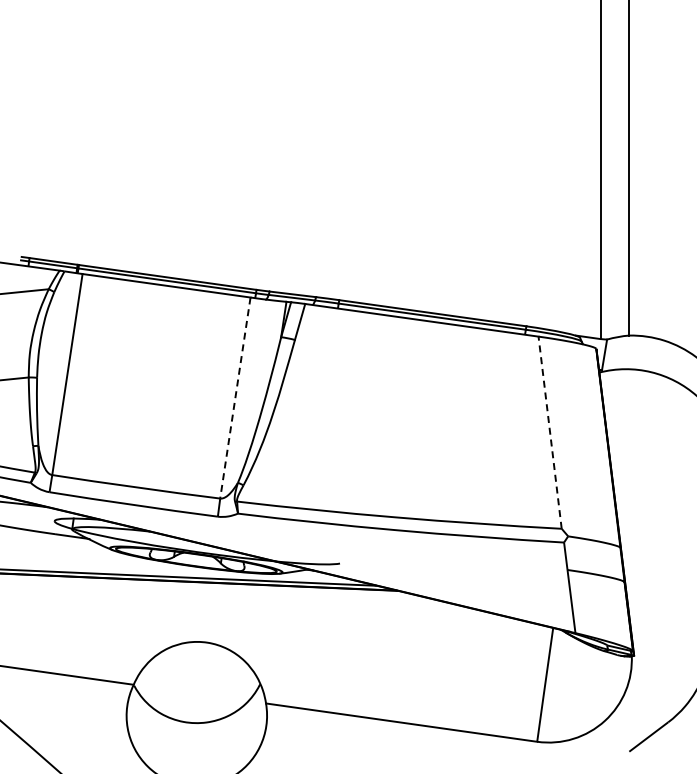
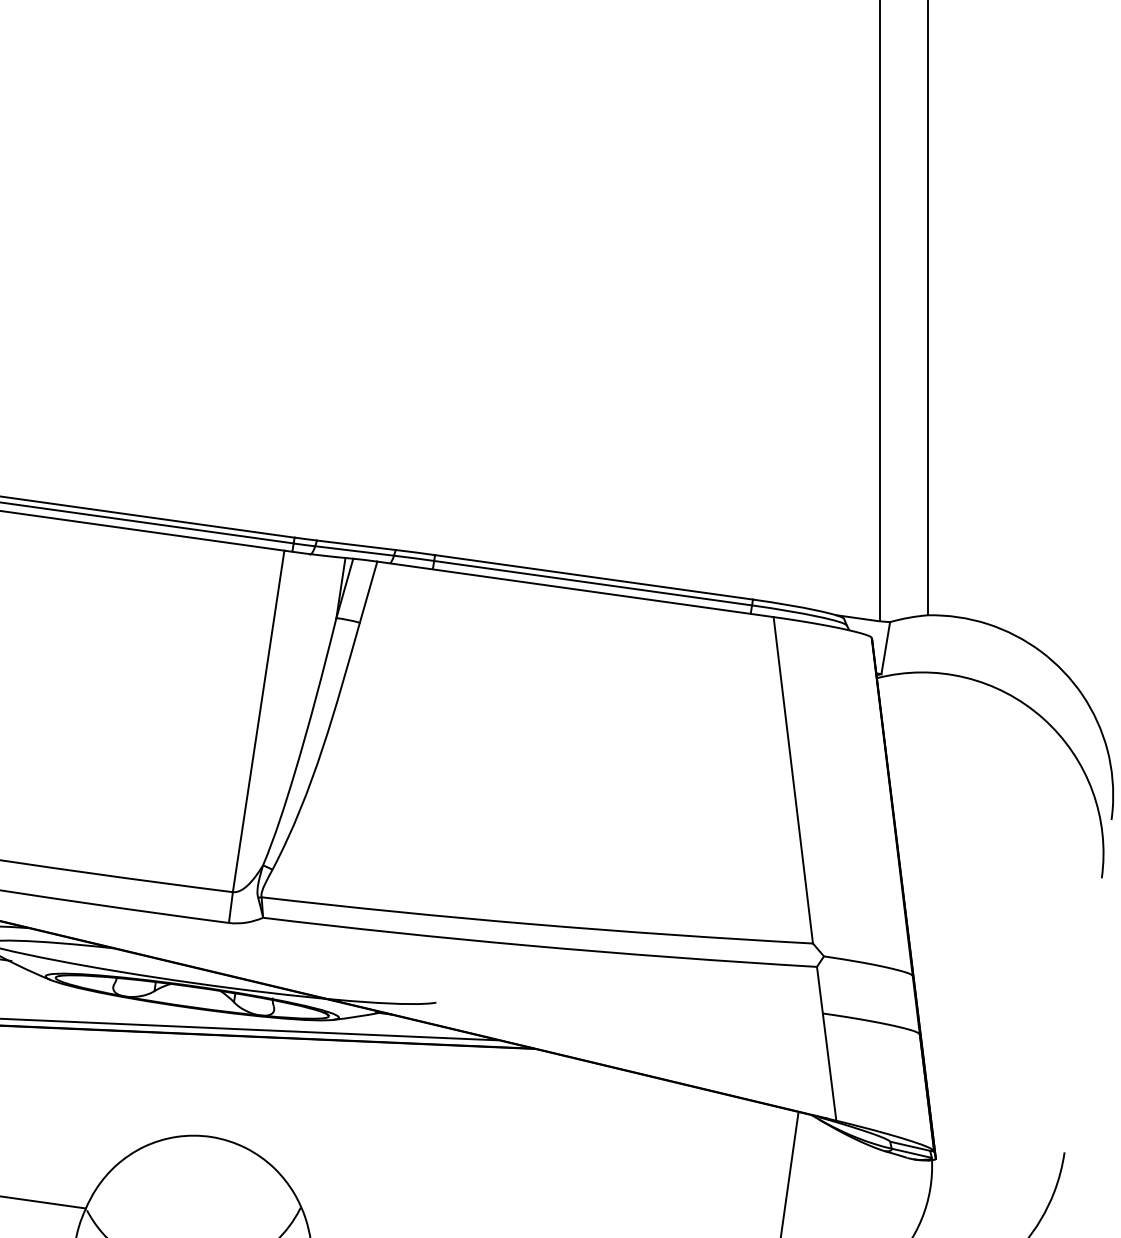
line: (235, 398) -> (258, 722), dashed -> solid
line: (550, 432) -> (793, 779), dashed -> solid

